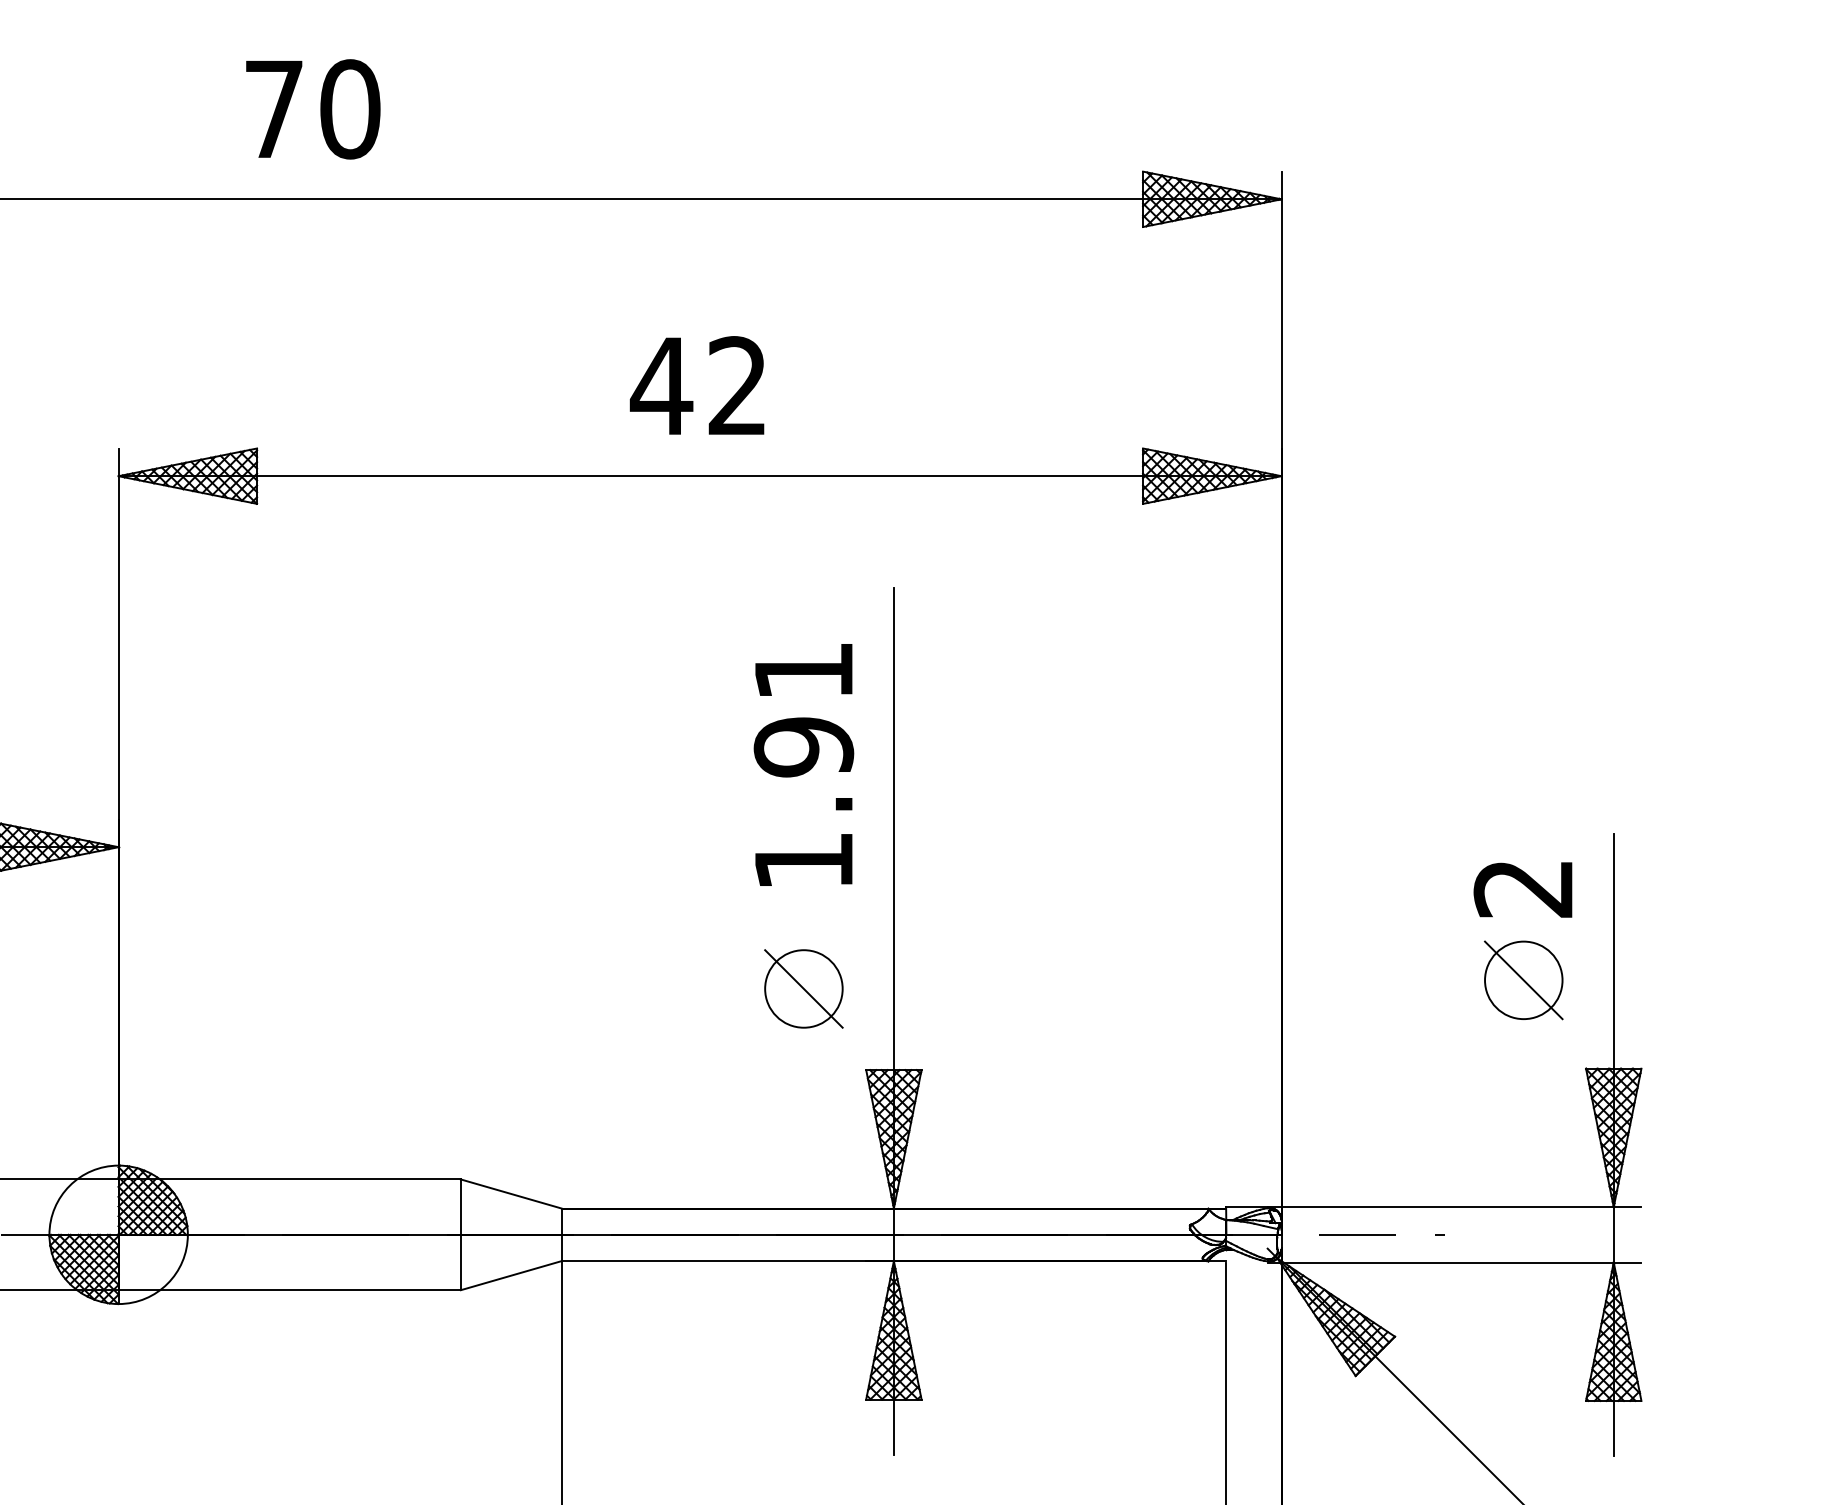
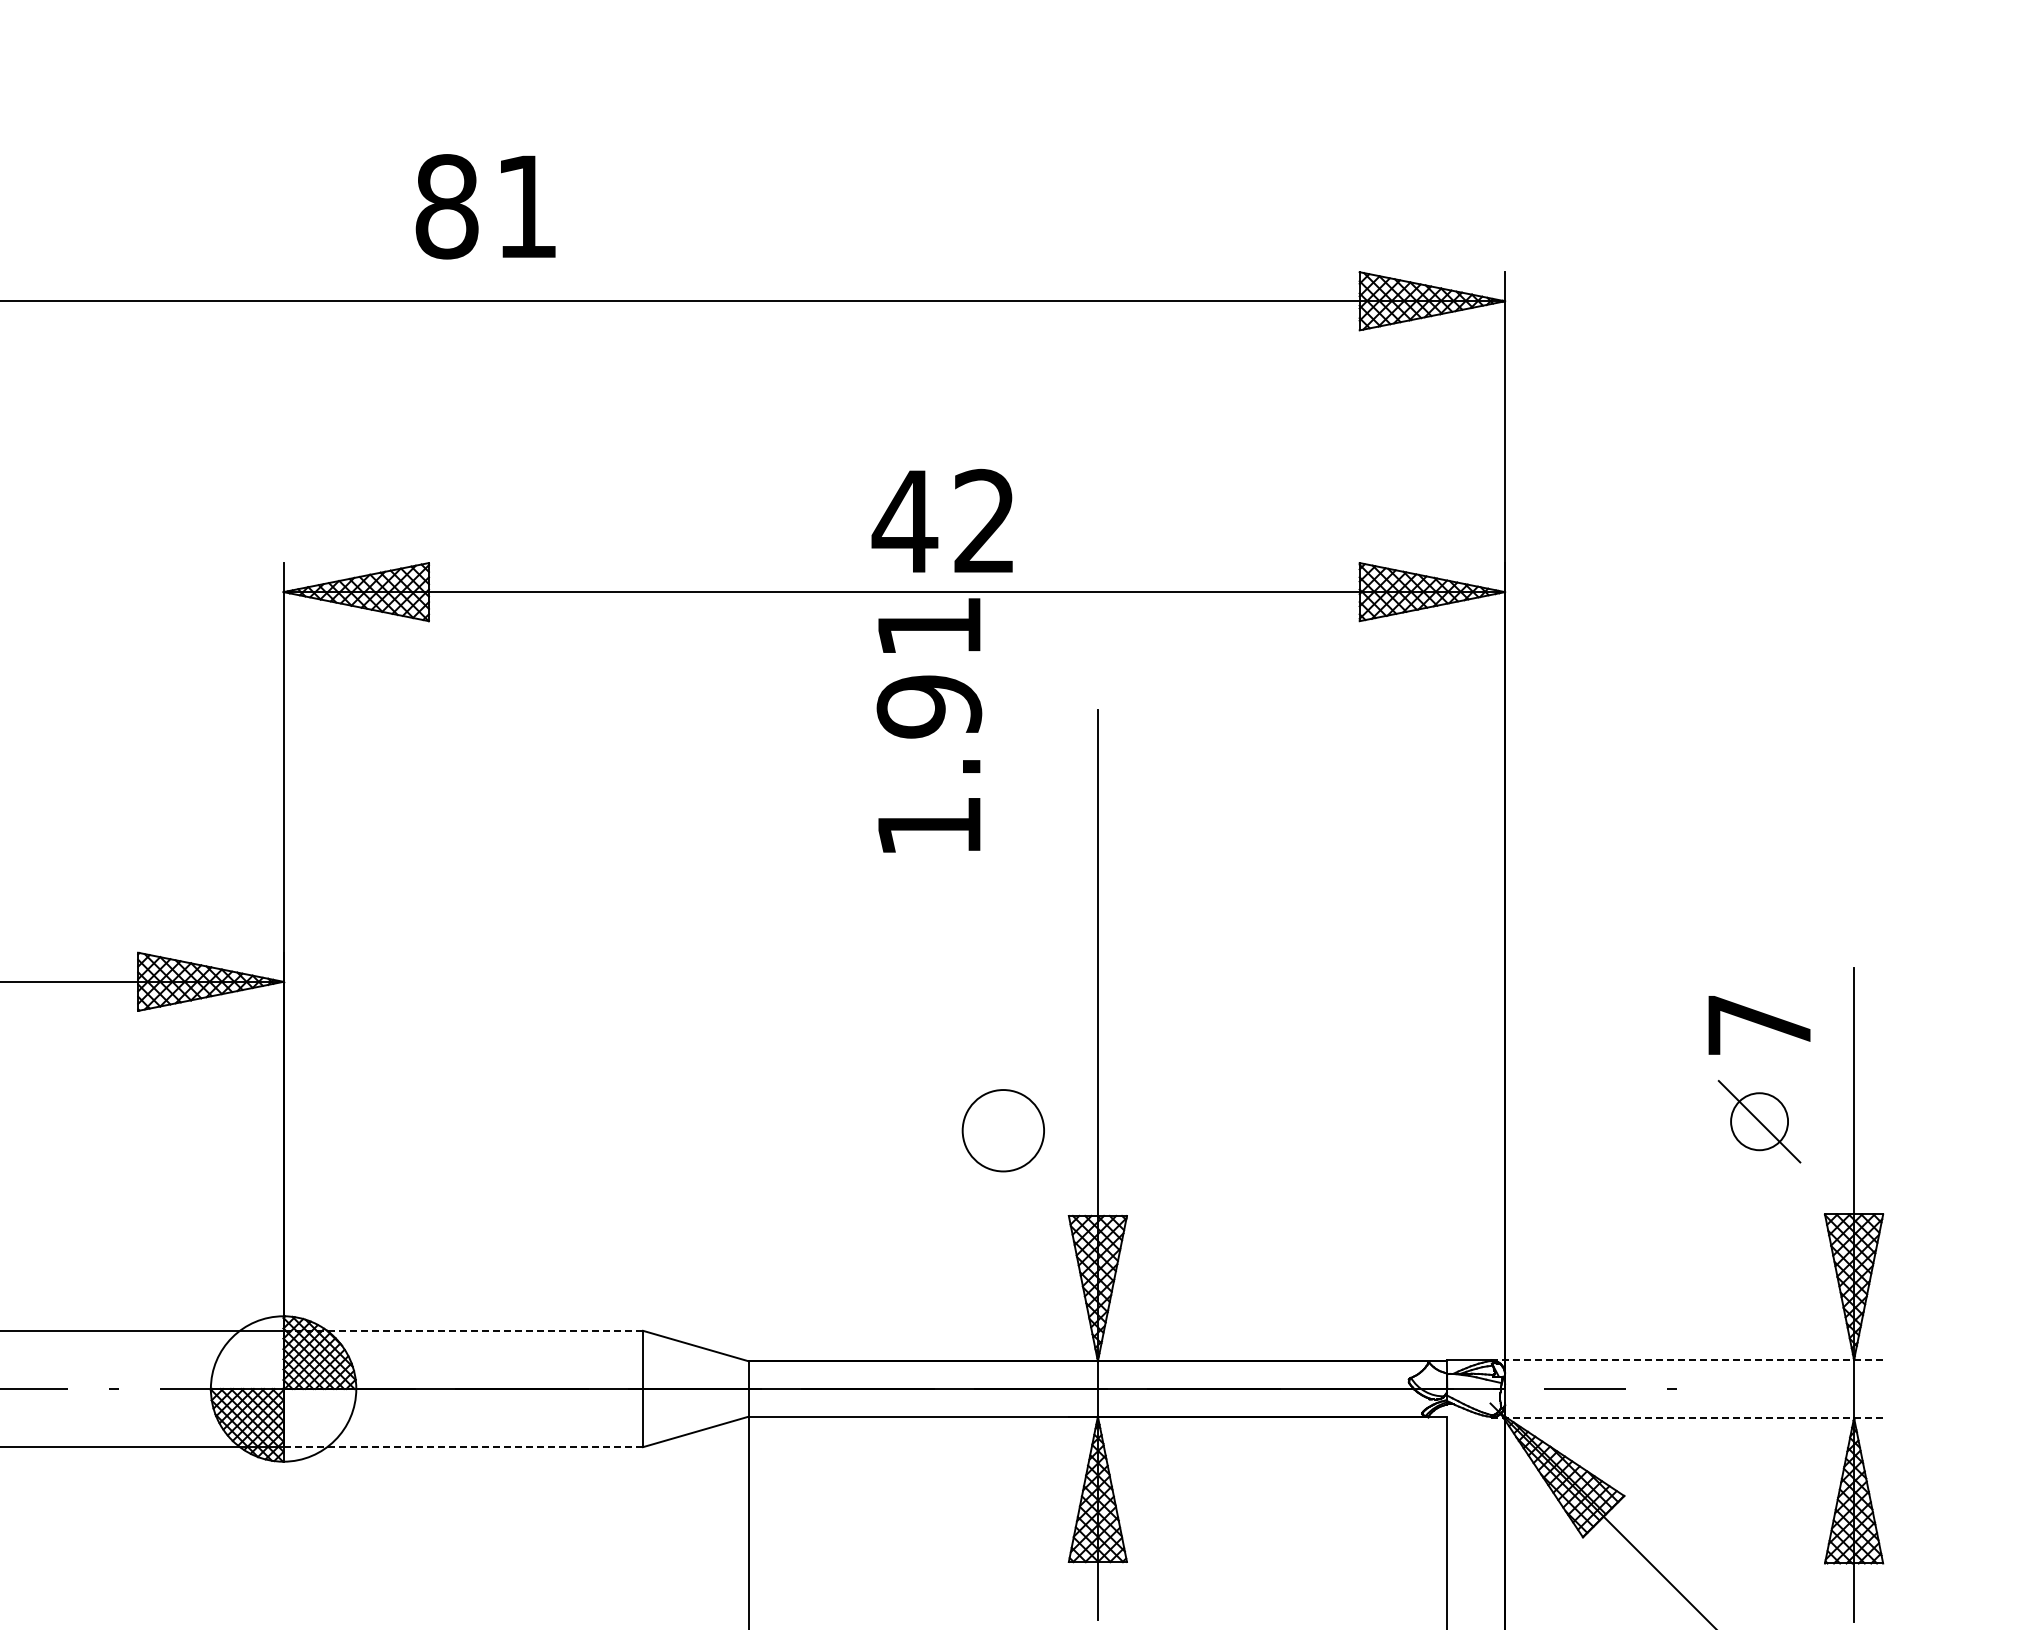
text: (311, 109) -> (486, 206), 70 -> 81
text: (696, 385) -> (941, 520), moved
text: (804, 765) -> (929, 725), moved
text: (1522, 888) -> (1758, 1025), 2 -> 7
circle: (1523, 980) -> (1759, 1121), size x0.7
line: (804, 988) -> (1003, 1130), removed
line: (289, 1179) -> (463, 1330), solid -> dashed
line: (1454, 1206) -> (1686, 1359), solid -> dashed
line: (1455, 1262) -> (1687, 1418), solid -> dashed
line: (289, 1290) -> (463, 1447), solid -> dashed

